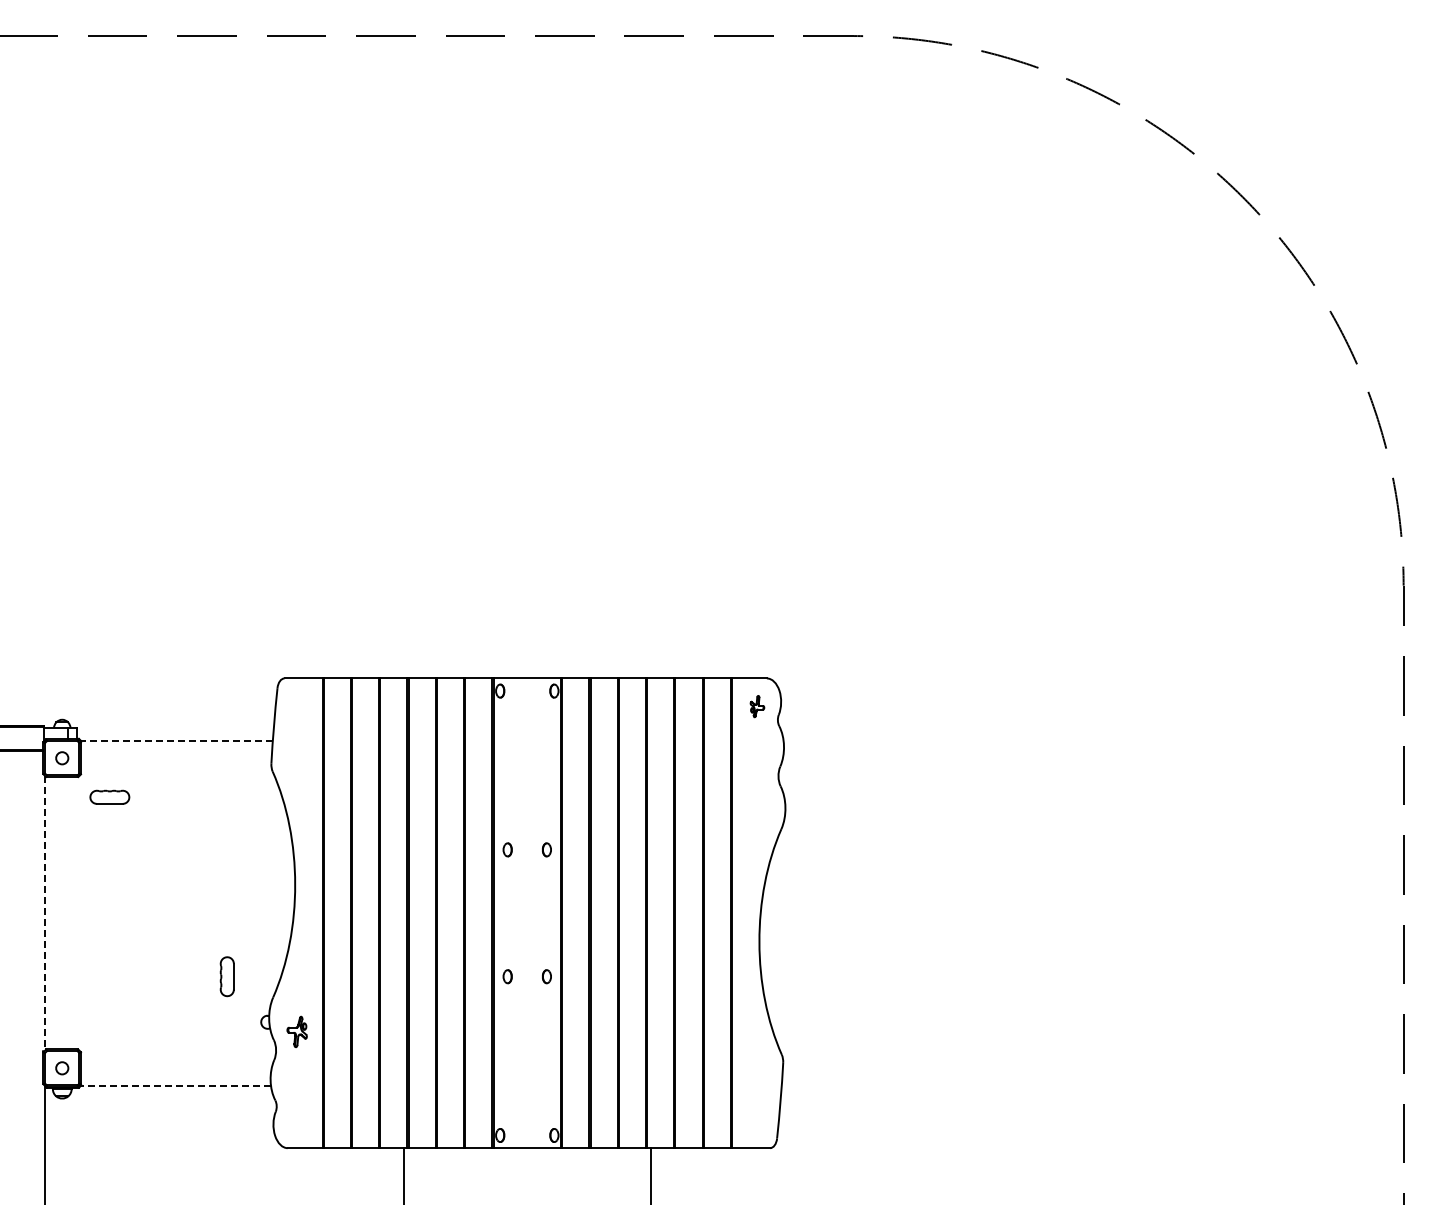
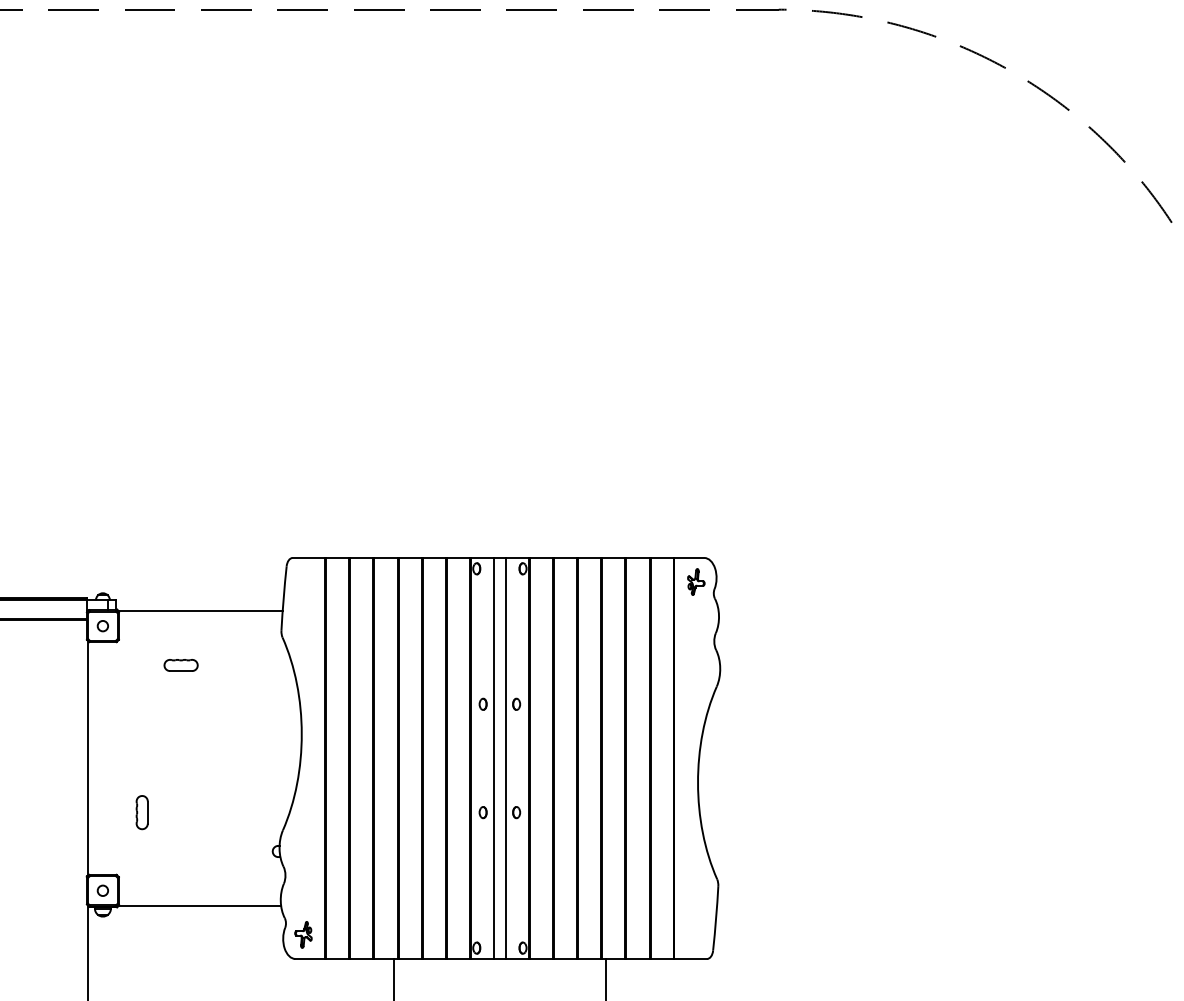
part: (757, 706) -> (696, 581), size x1.43
line: (175, 740) -> (199, 610), dashed -> solid
part: (109, 796) -> (180, 664), moved
line: (44, 913) -> (87, 758), dashed -> solid
line: (520, 913) -> (494, 758), added
line: (533, 913) -> (505, 758), added
part: (226, 976) -> (141, 812), moved
part: (296, 1031) -> (302, 934), moved
line: (175, 1085) -> (199, 905), dashed -> solid

